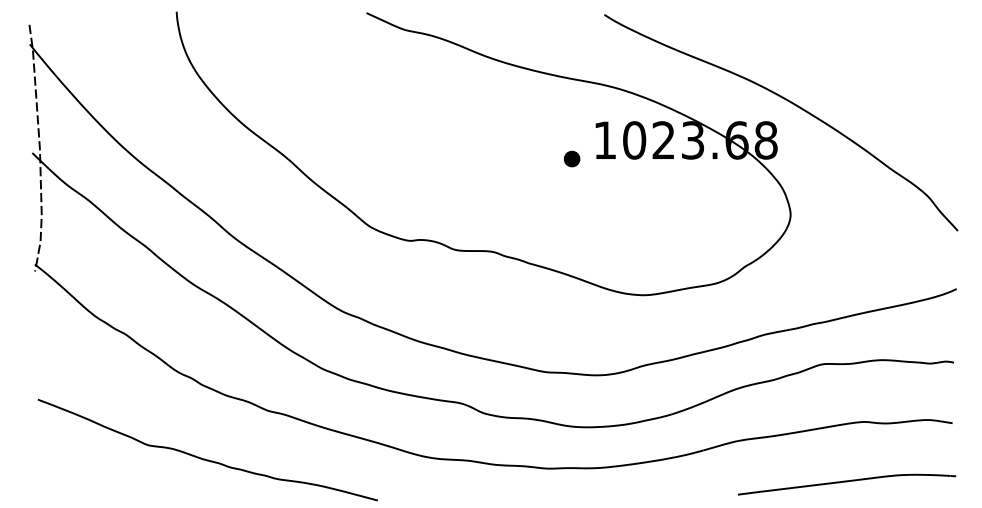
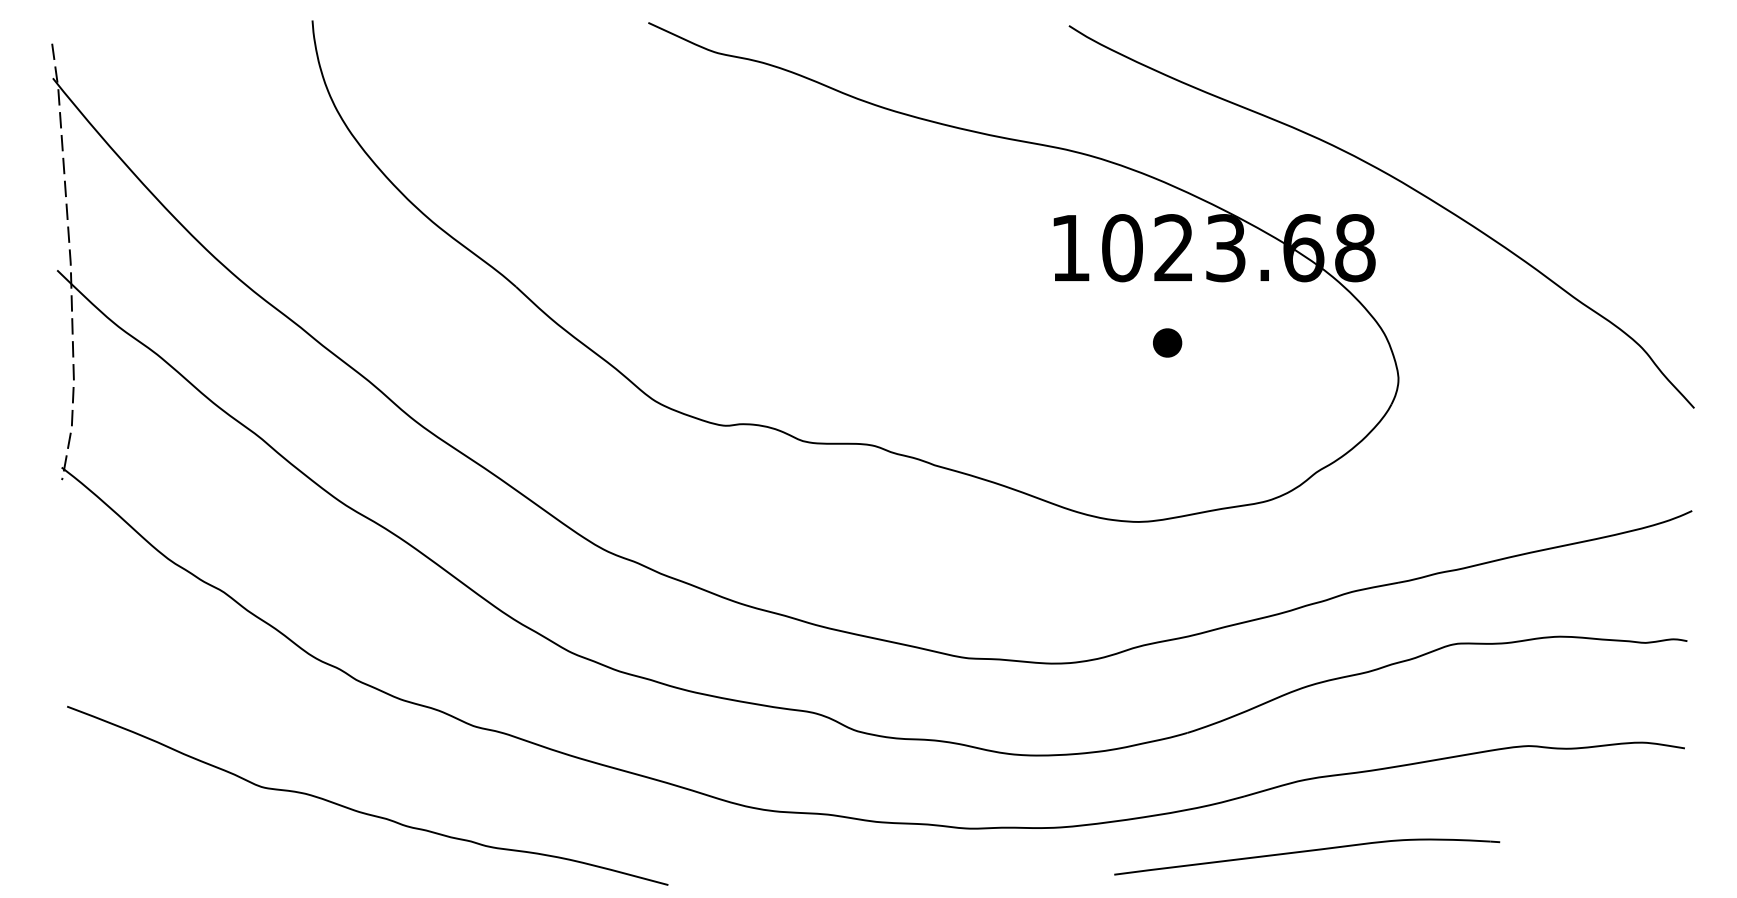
part: (571, 158) -> (1166, 341), moved
part: (847, 484) -> (1308, 856), moved

